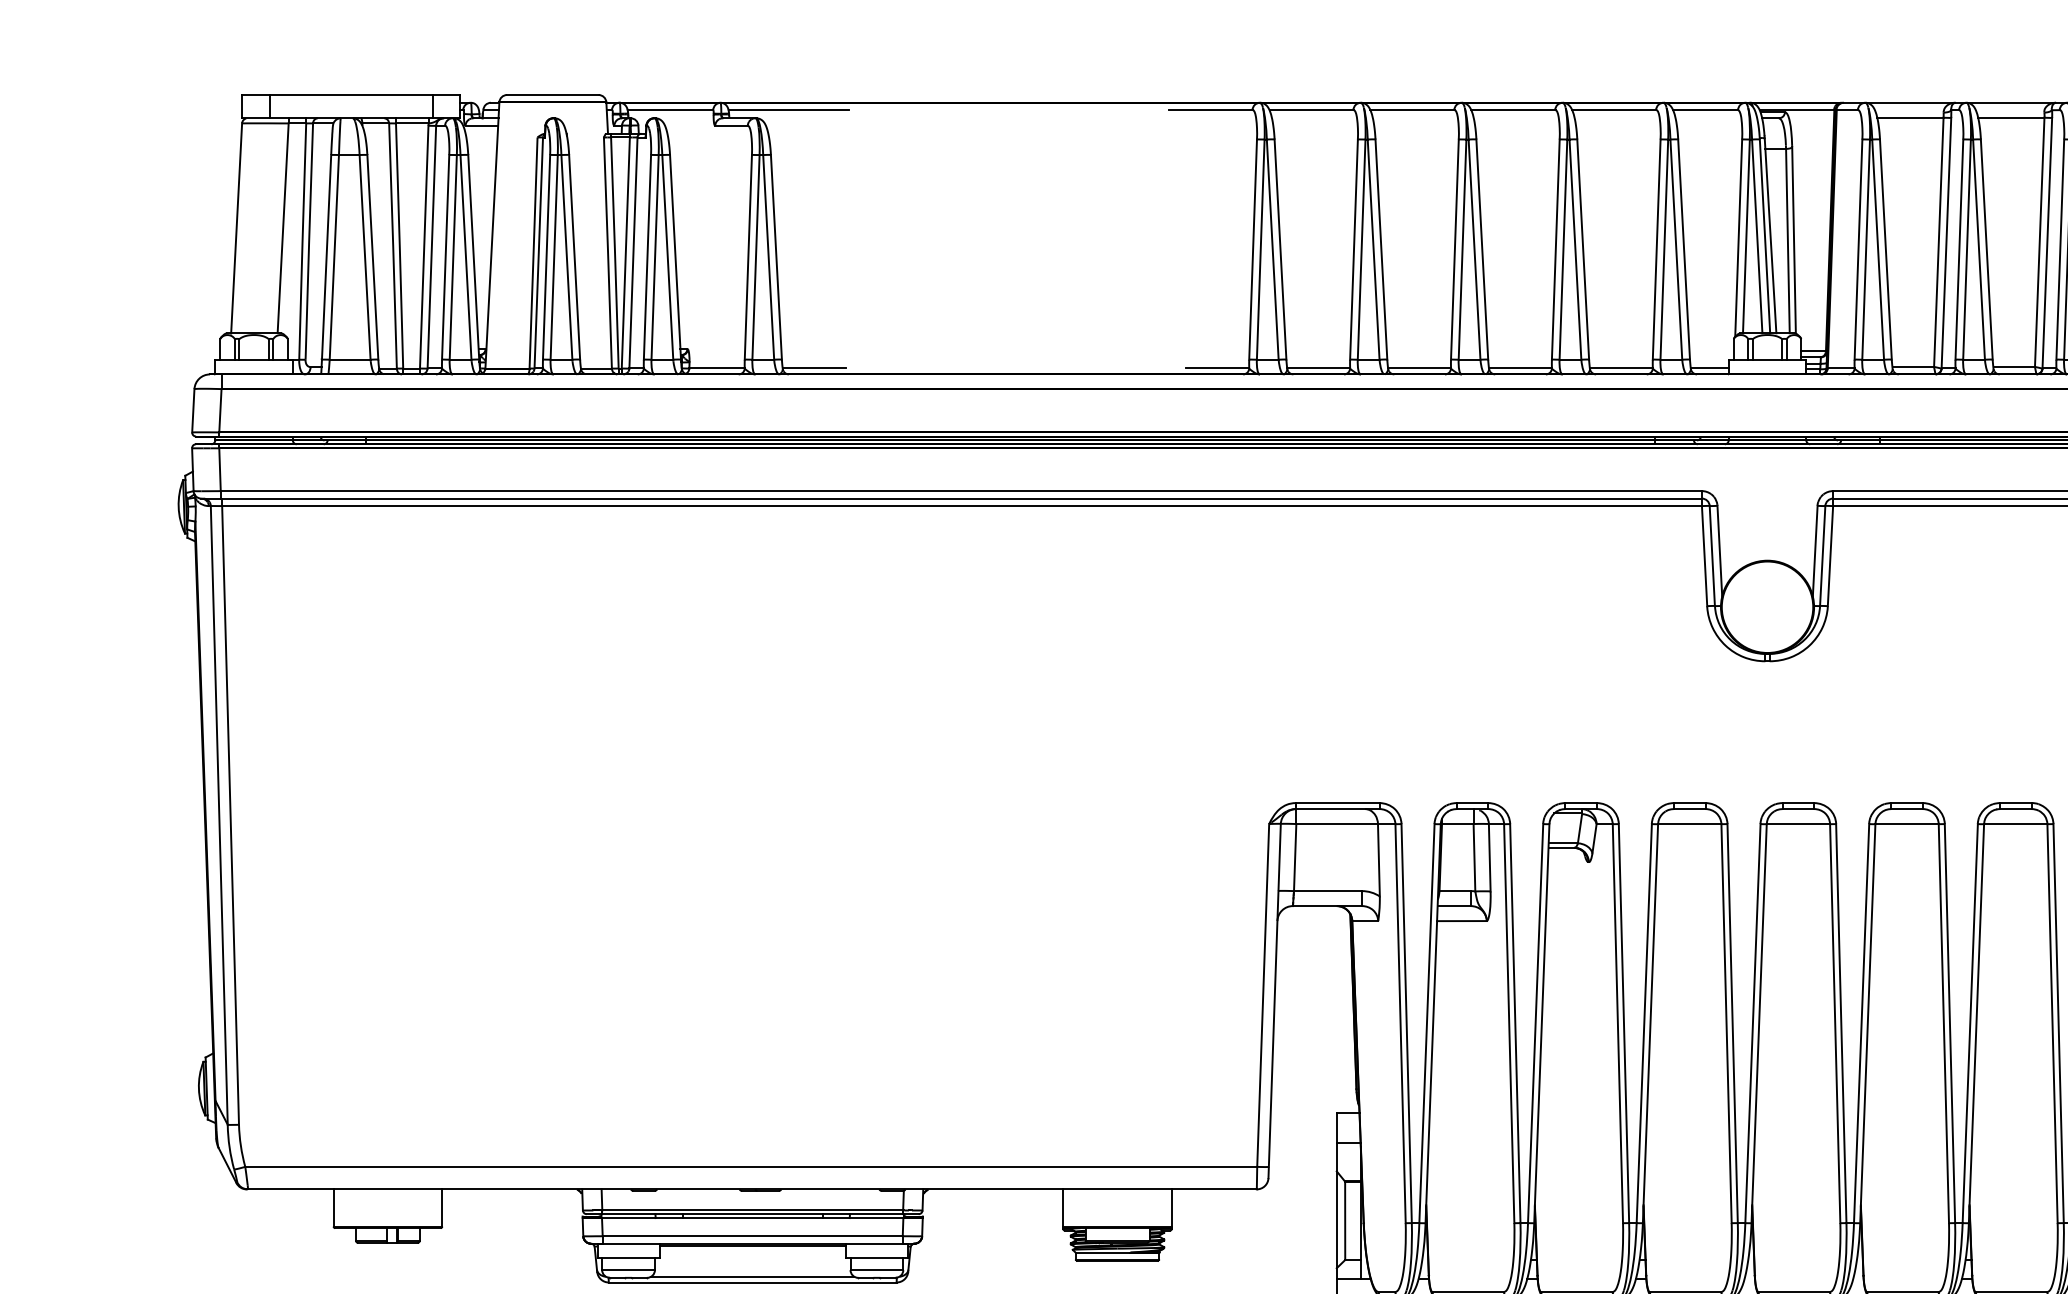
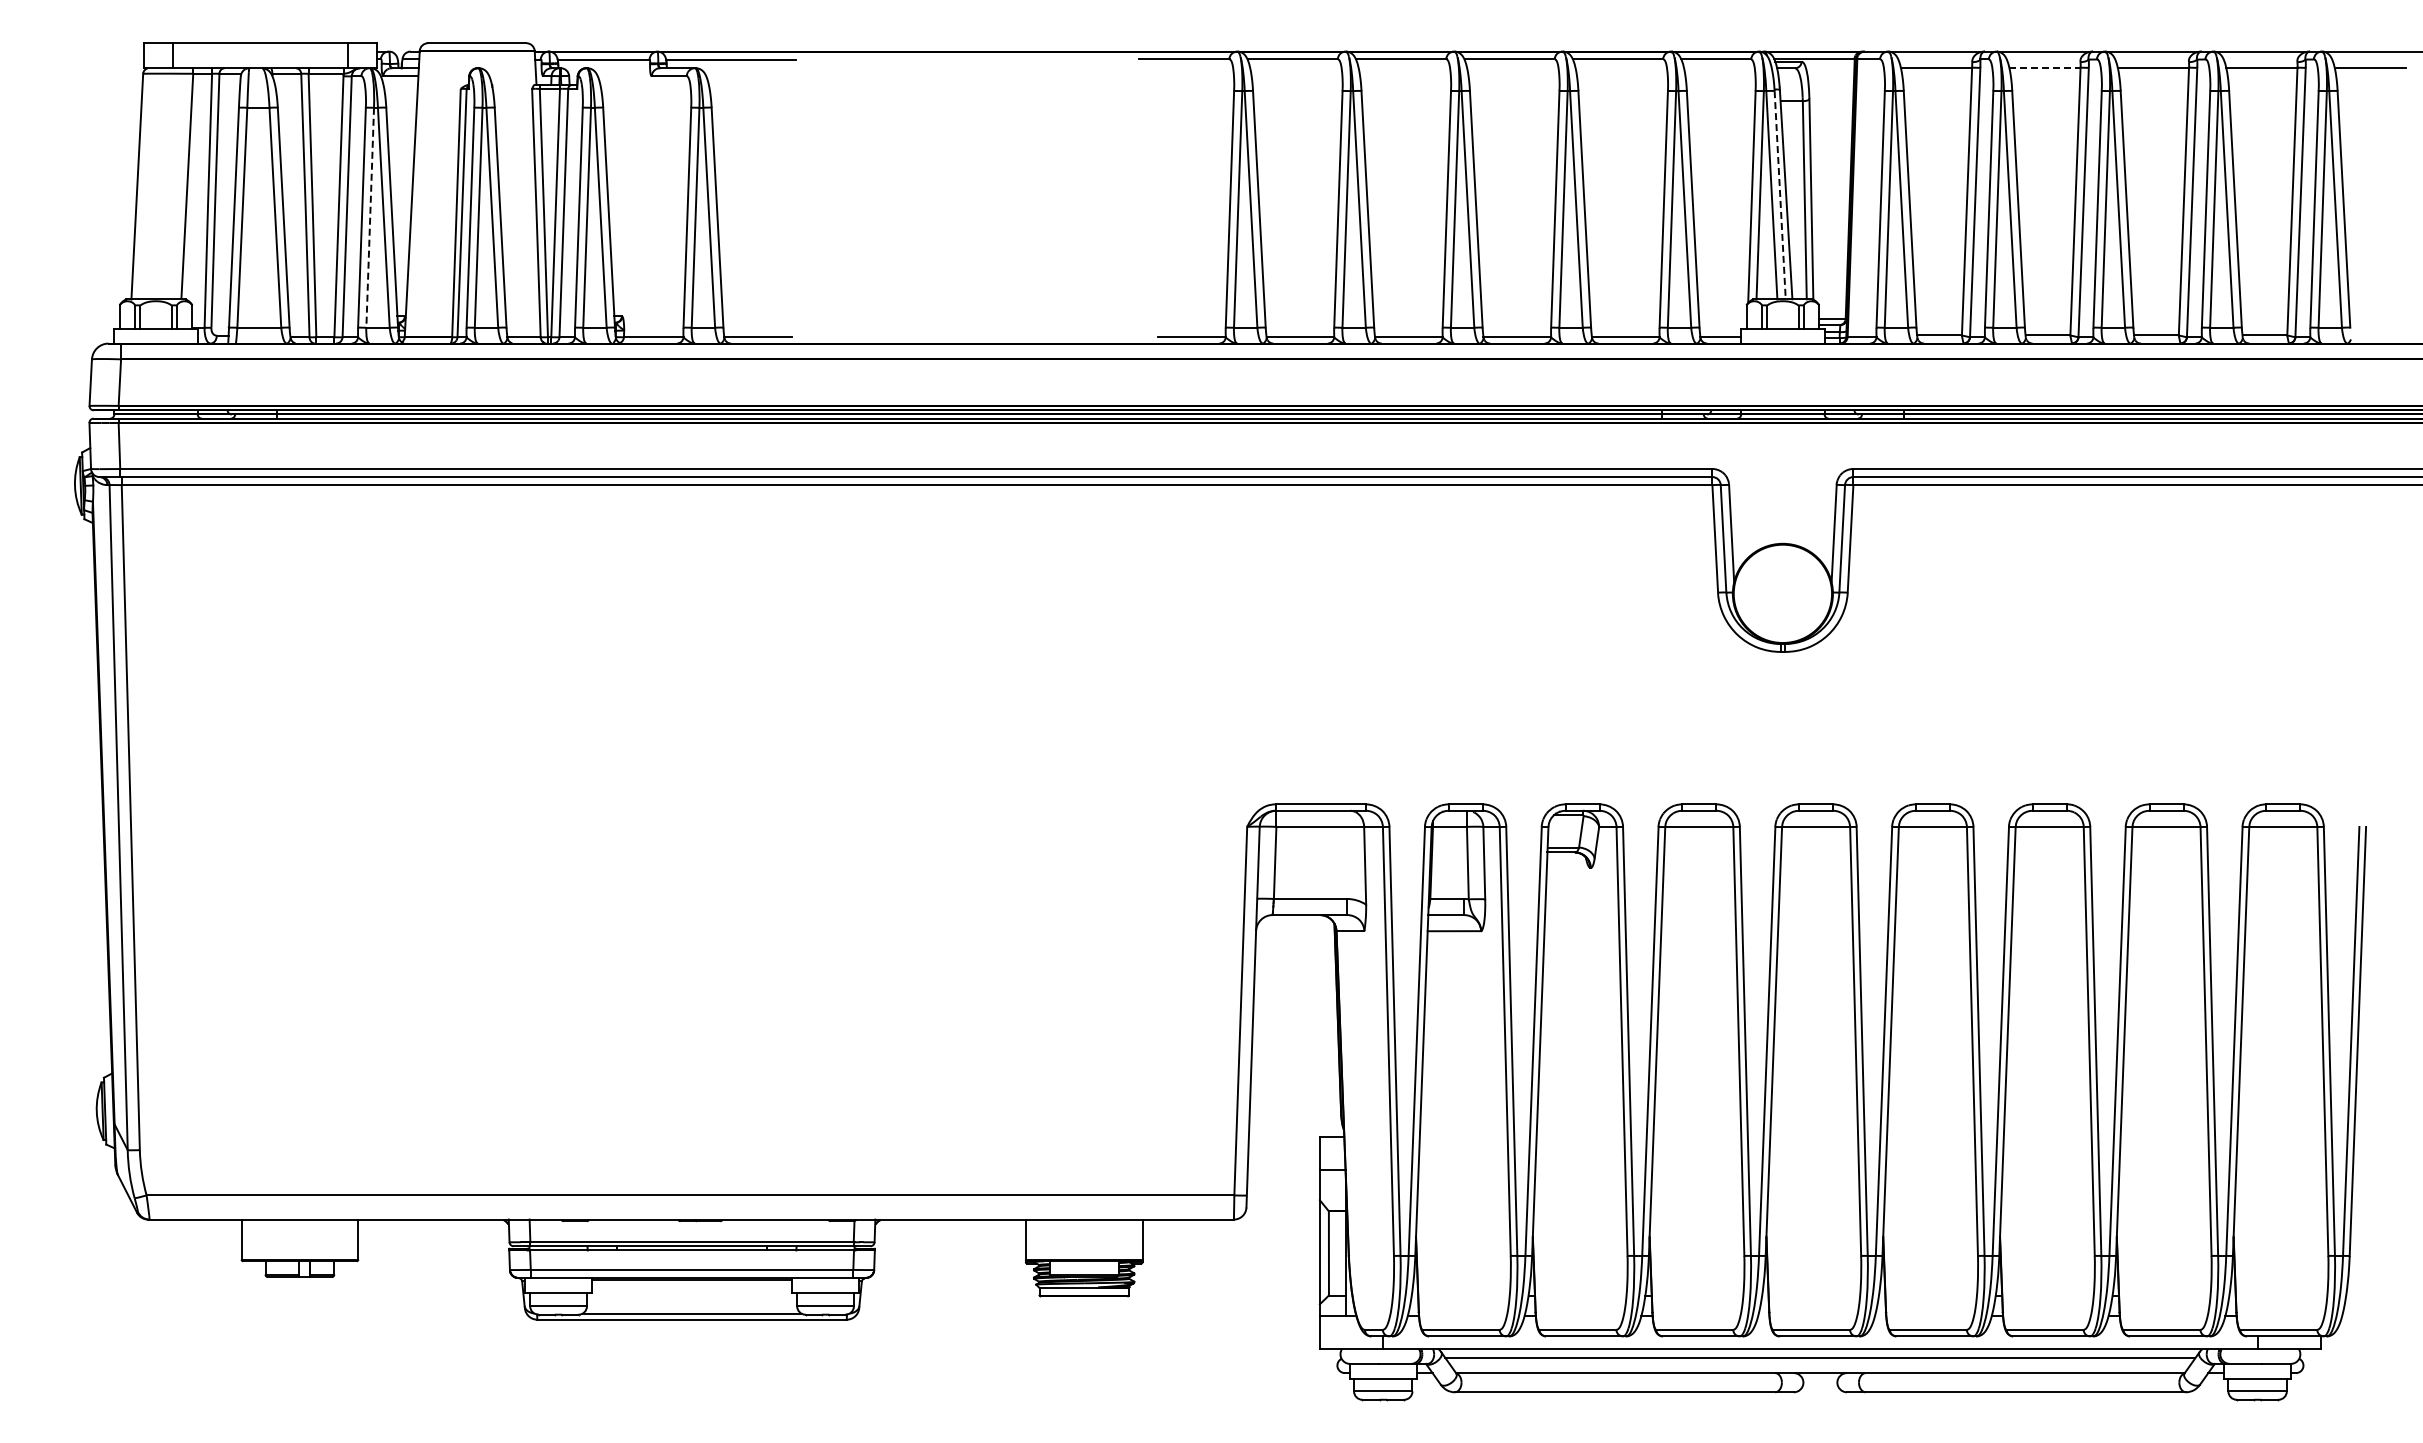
line: (2010, 117) -> (2044, 67), solid -> dashed
line: (1765, 236) -> (1780, 195), solid -> dashed
line: (453, 258) -> (370, 218), solid -> dashed

